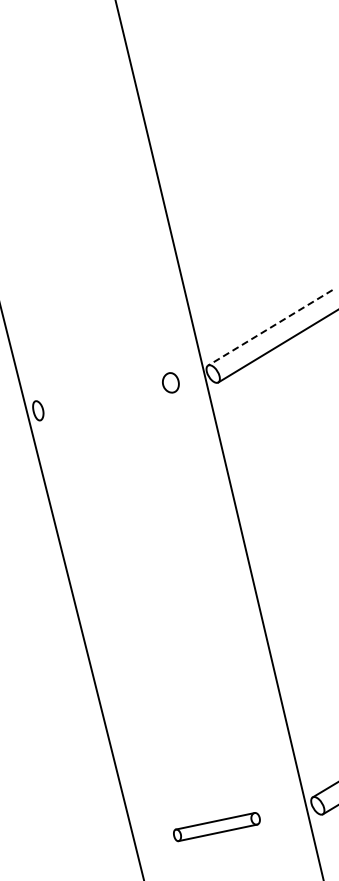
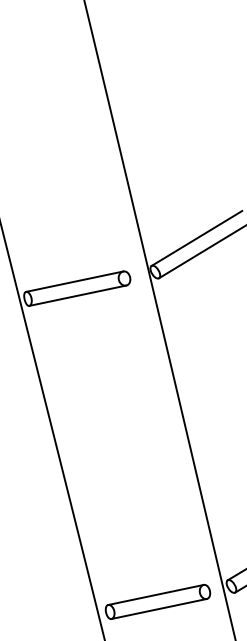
line: (270, 327) -> (197, 238), dashed -> solid
line: (102, 387) -> (74, 281), added
line: (106, 406) -> (77, 295), added
part: (216, 826) -> (157, 601), size x1.67

